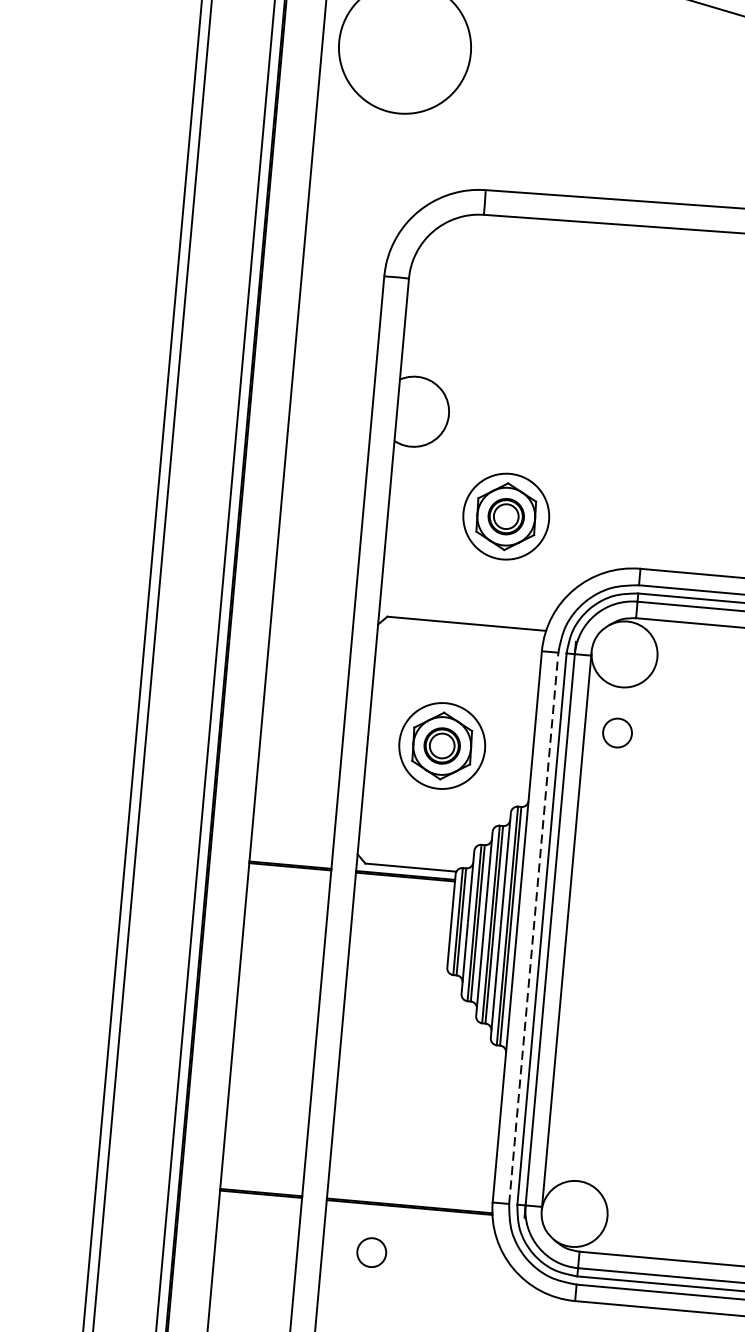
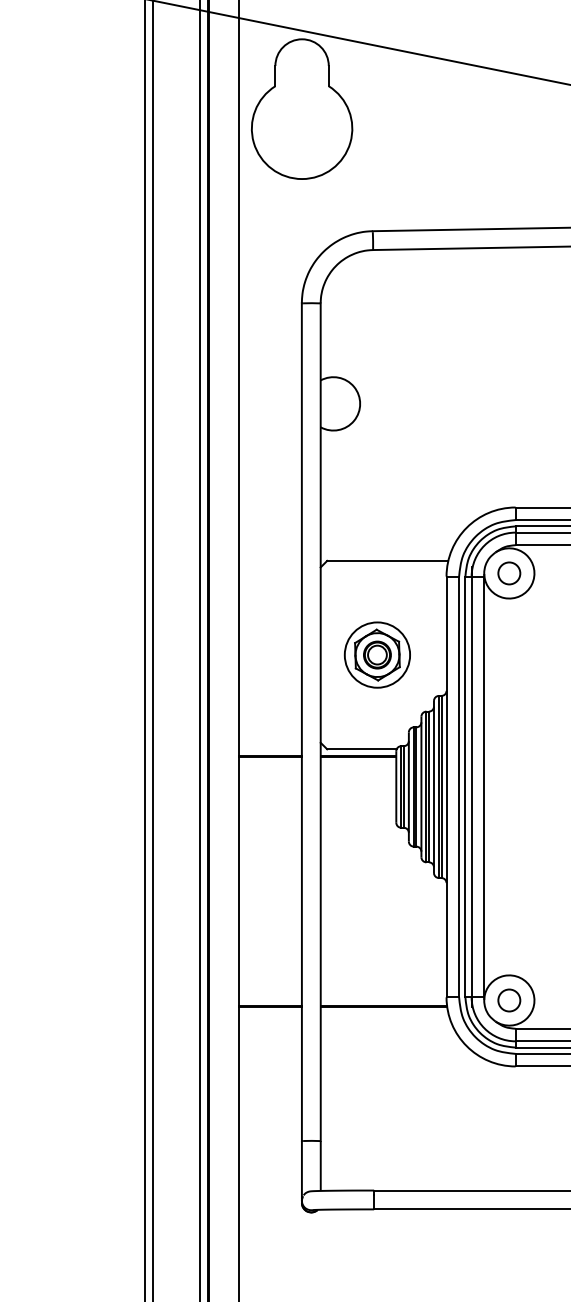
part: (505, 515) -> (409, 476), removed
circle: (617, 733) -> (509, 573), moved
line: (534, 927) -> (459, 786), dashed -> solid
circle: (371, 1252) -> (509, 1000), moved

